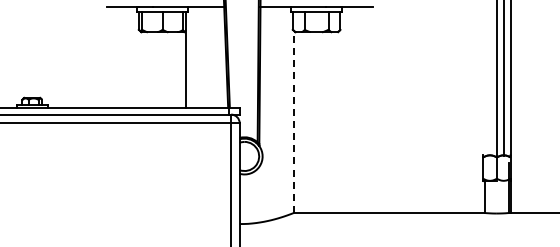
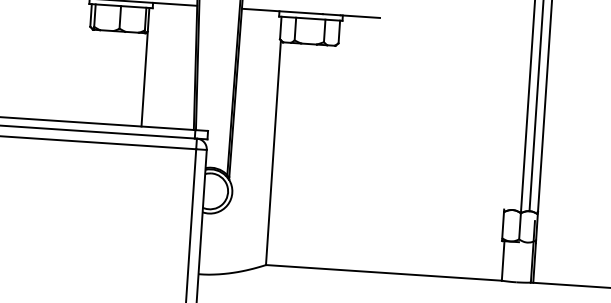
line: (293, 121) -> (273, 152), dashed -> solid

